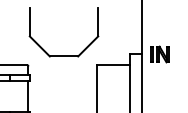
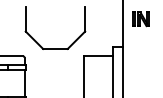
part: (159, 54) -> (140, 19), moved

